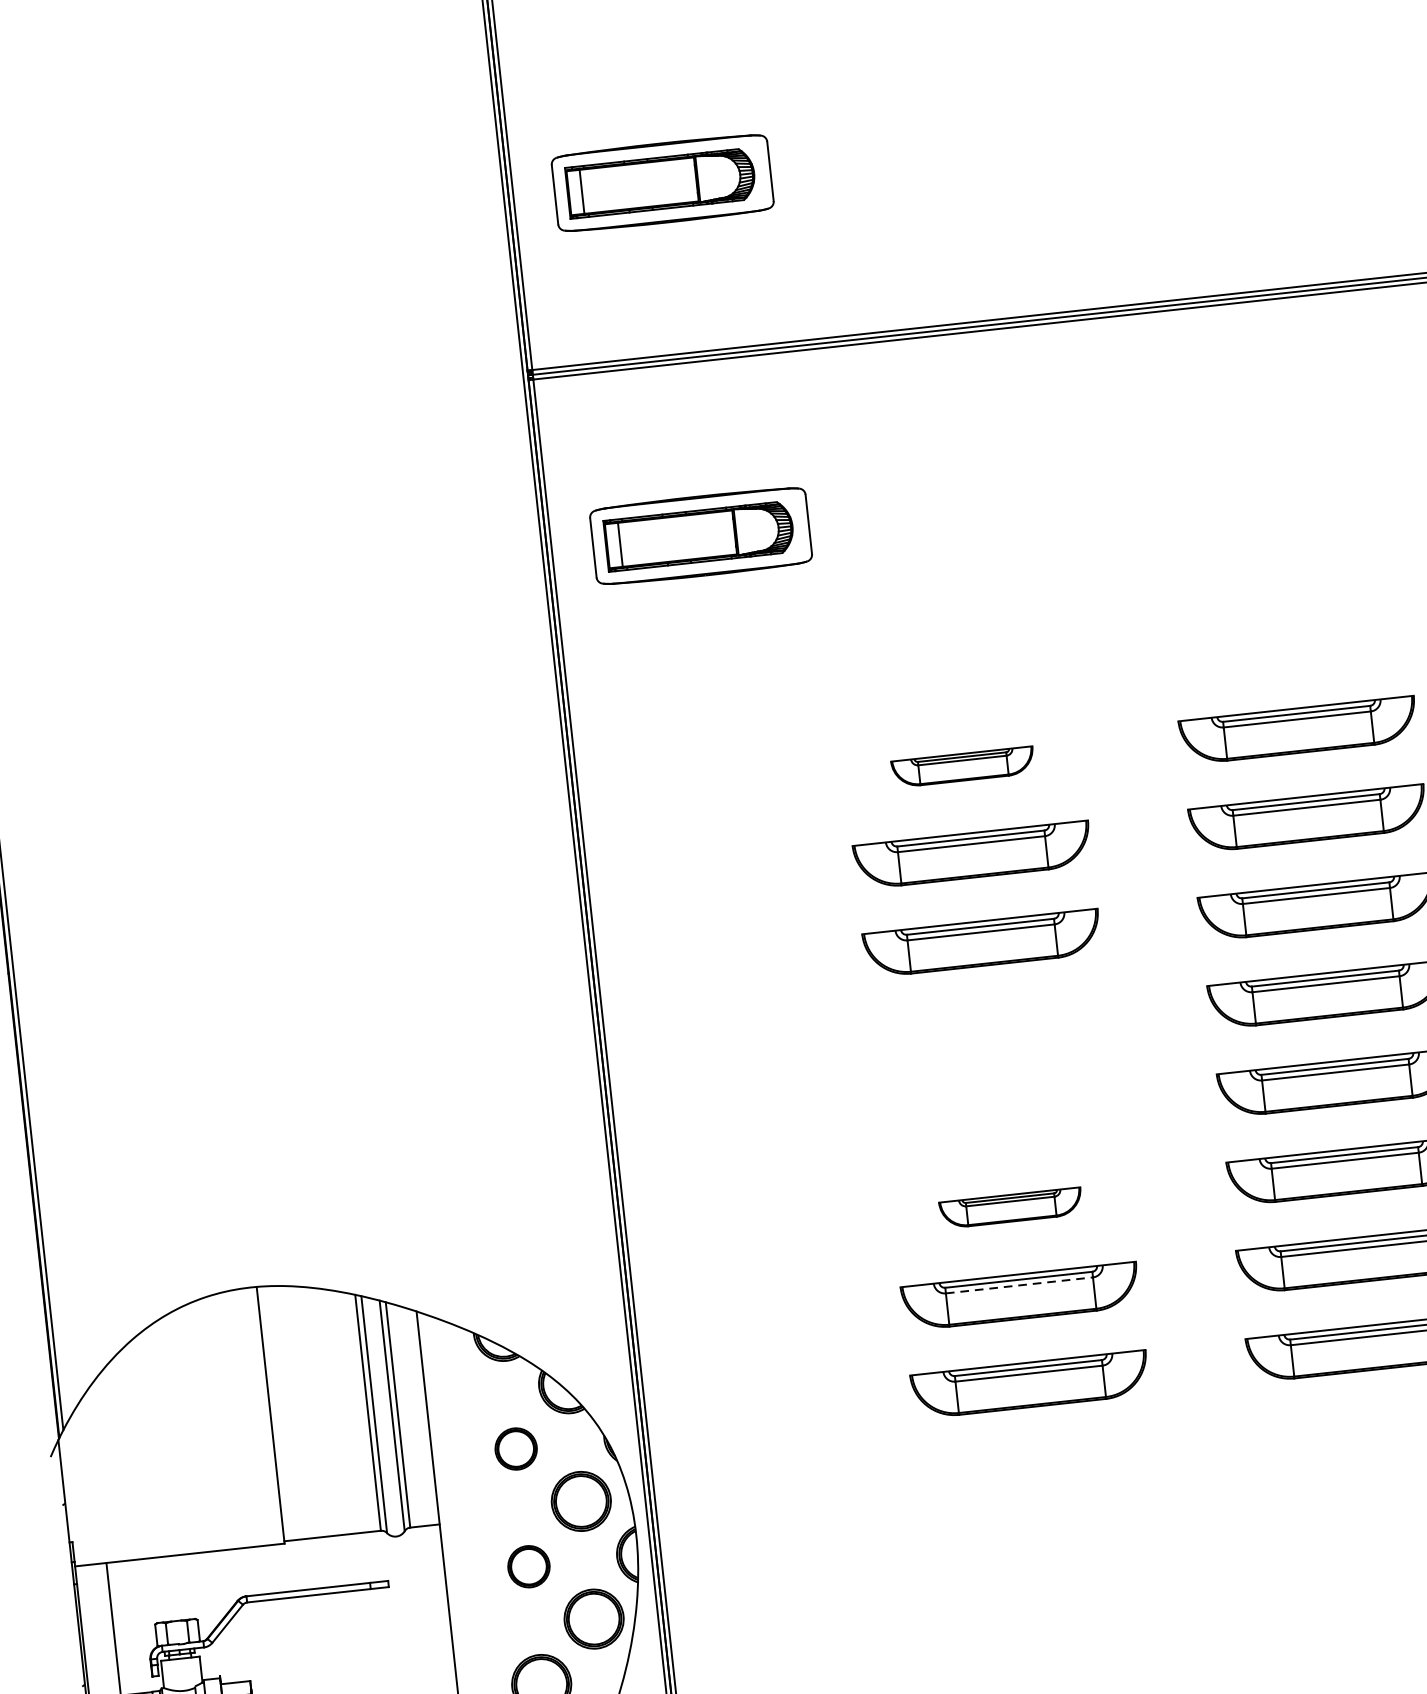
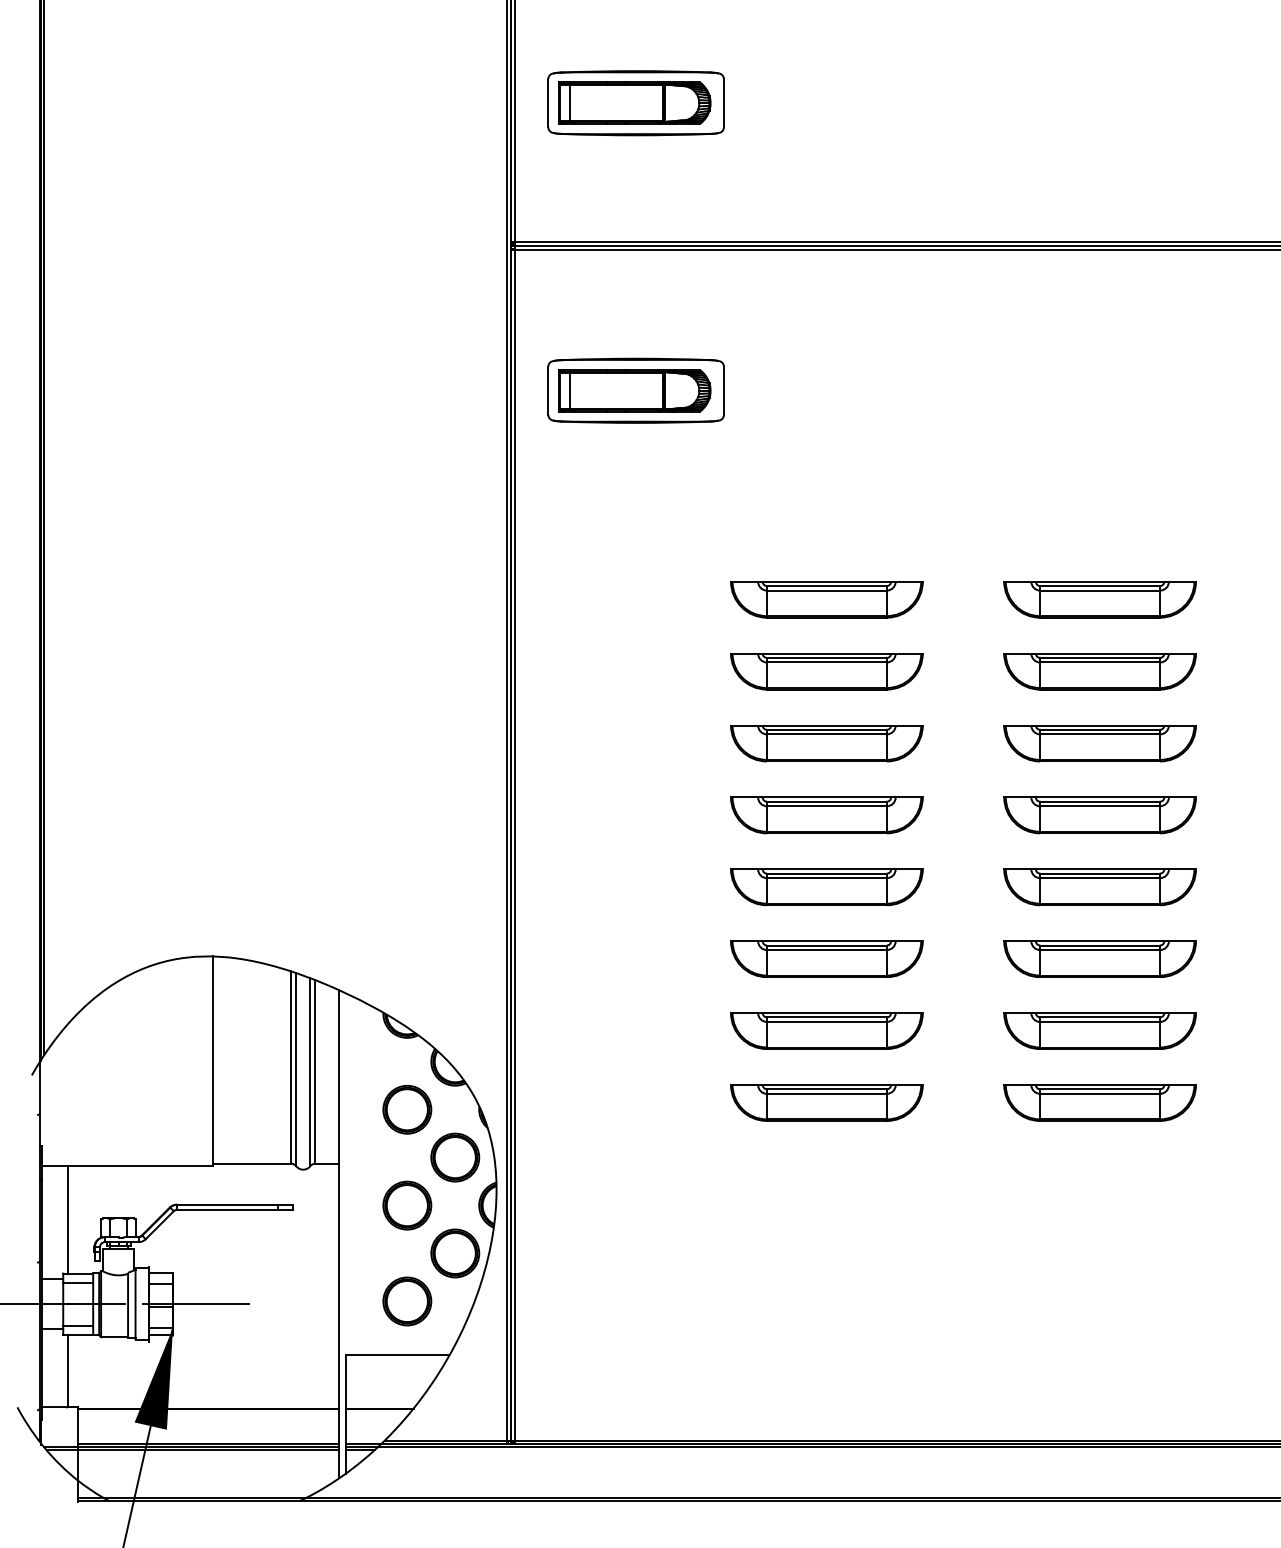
part: (962, 766) -> (826, 599), size x1.67
part: (991, 1032) -> (826, 815), added
part: (1001, 1120) -> (826, 887), added
part: (1010, 1207) -> (826, 958), size x1.67
line: (1018, 1284) -> (826, 1021), dashed -> solid
part: (516, 1448) -> (407, 1109), size x1.43
part: (529, 1566) -> (407, 1205), size x1.43

